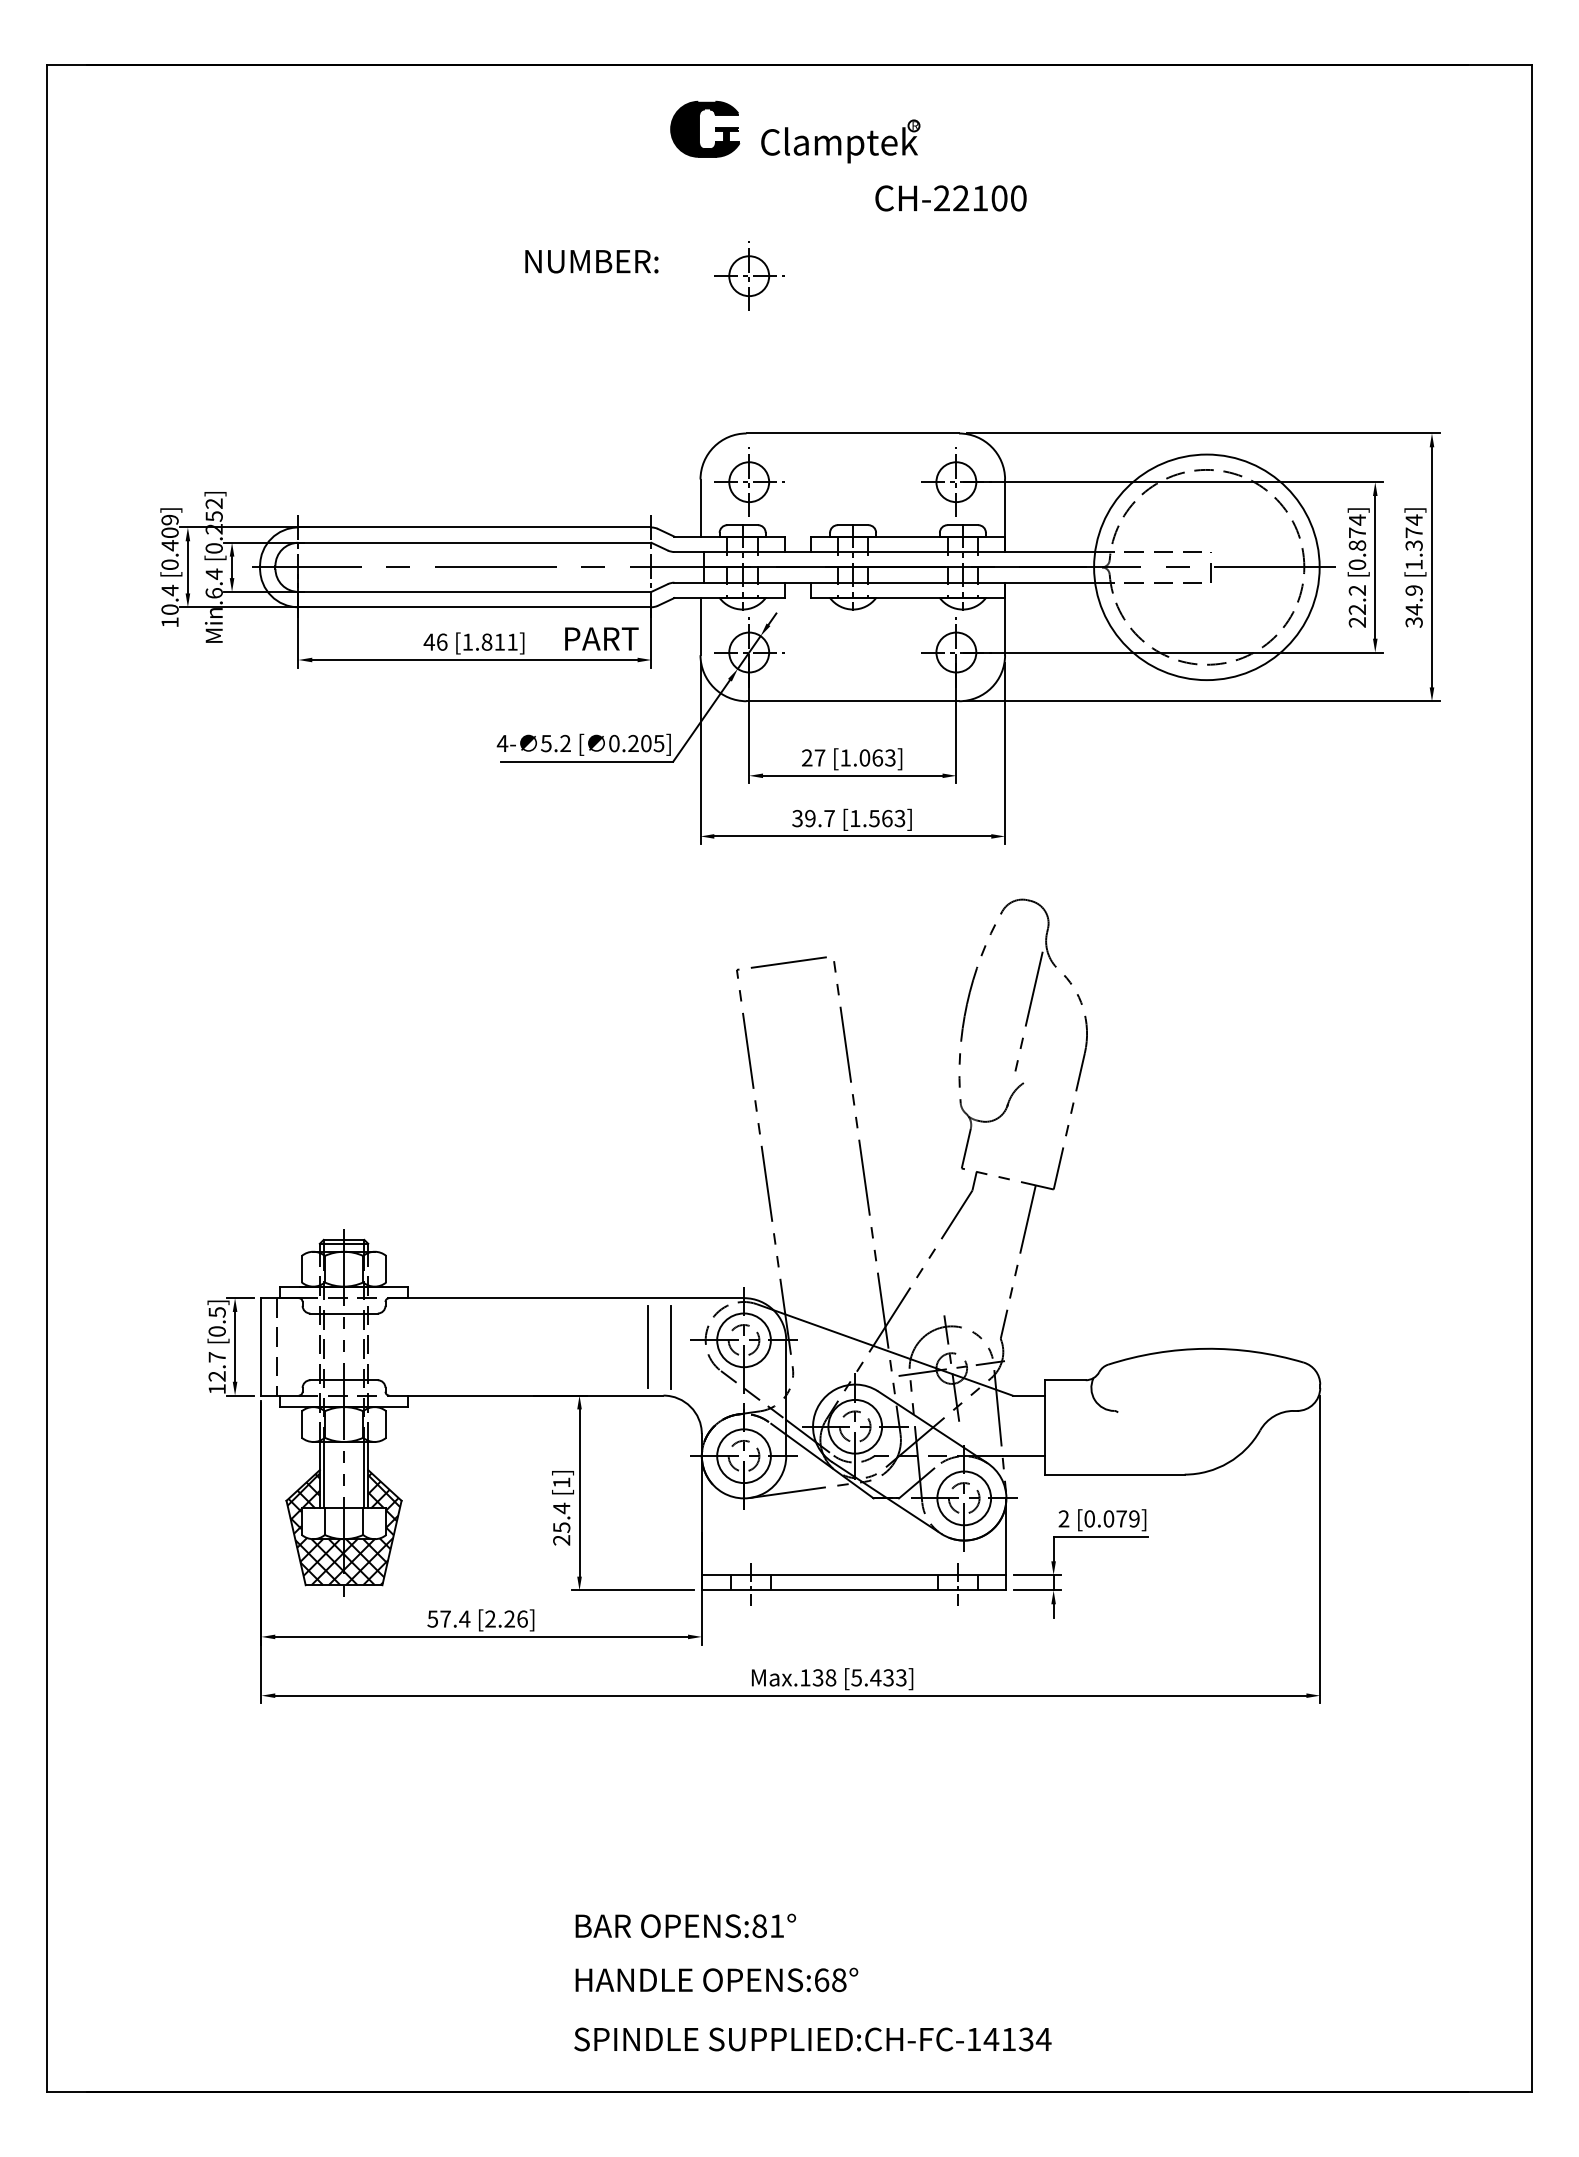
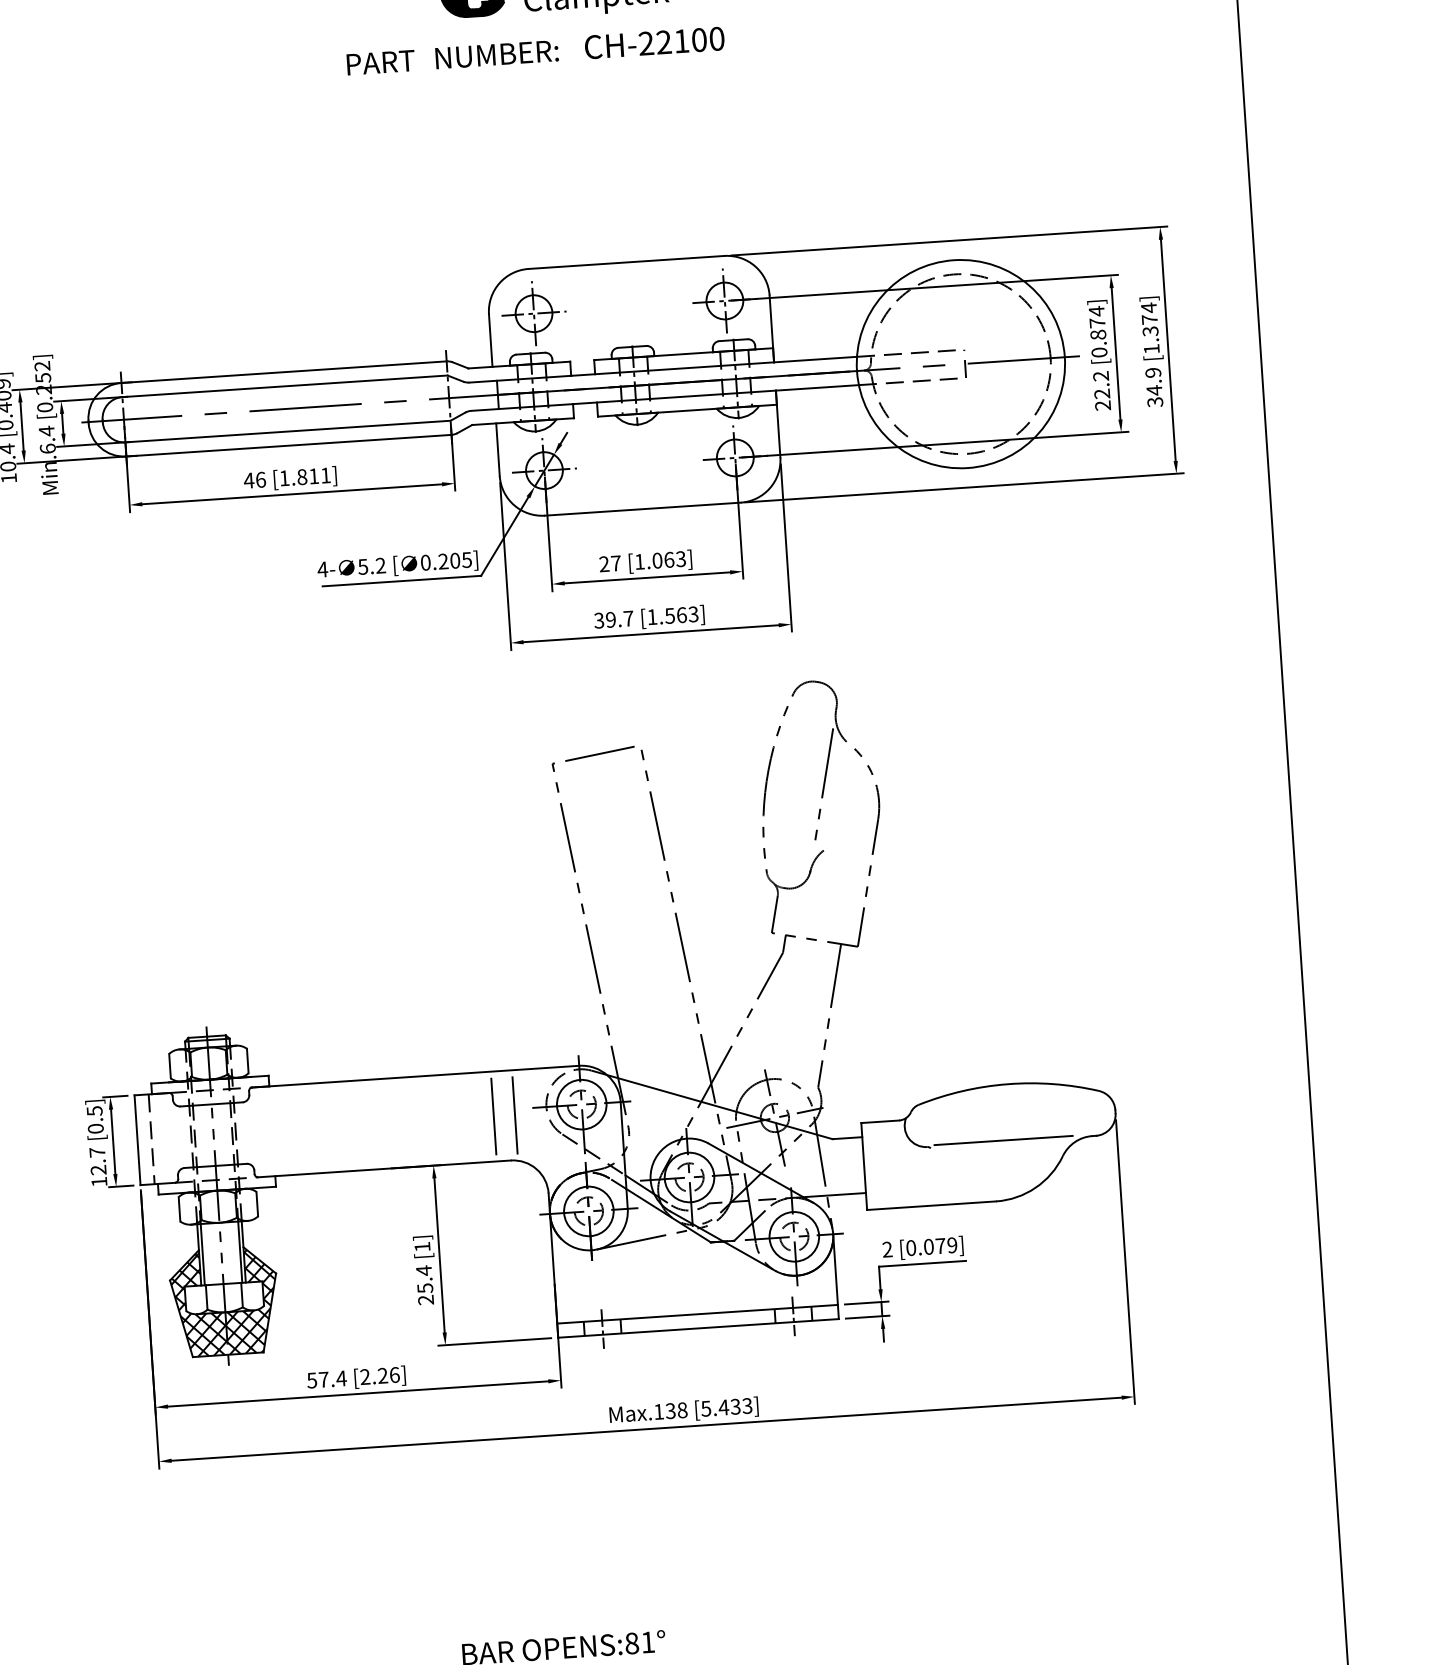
text: (950, 198) -> (654, 43), moved
text: (591, 261) -> (496, 54), moved
part: (749, 275) -> (521, 123), removed
text: (601, 638) -> (380, 62), moved
line: (1197, 1409) -> (1003, 1140), added

